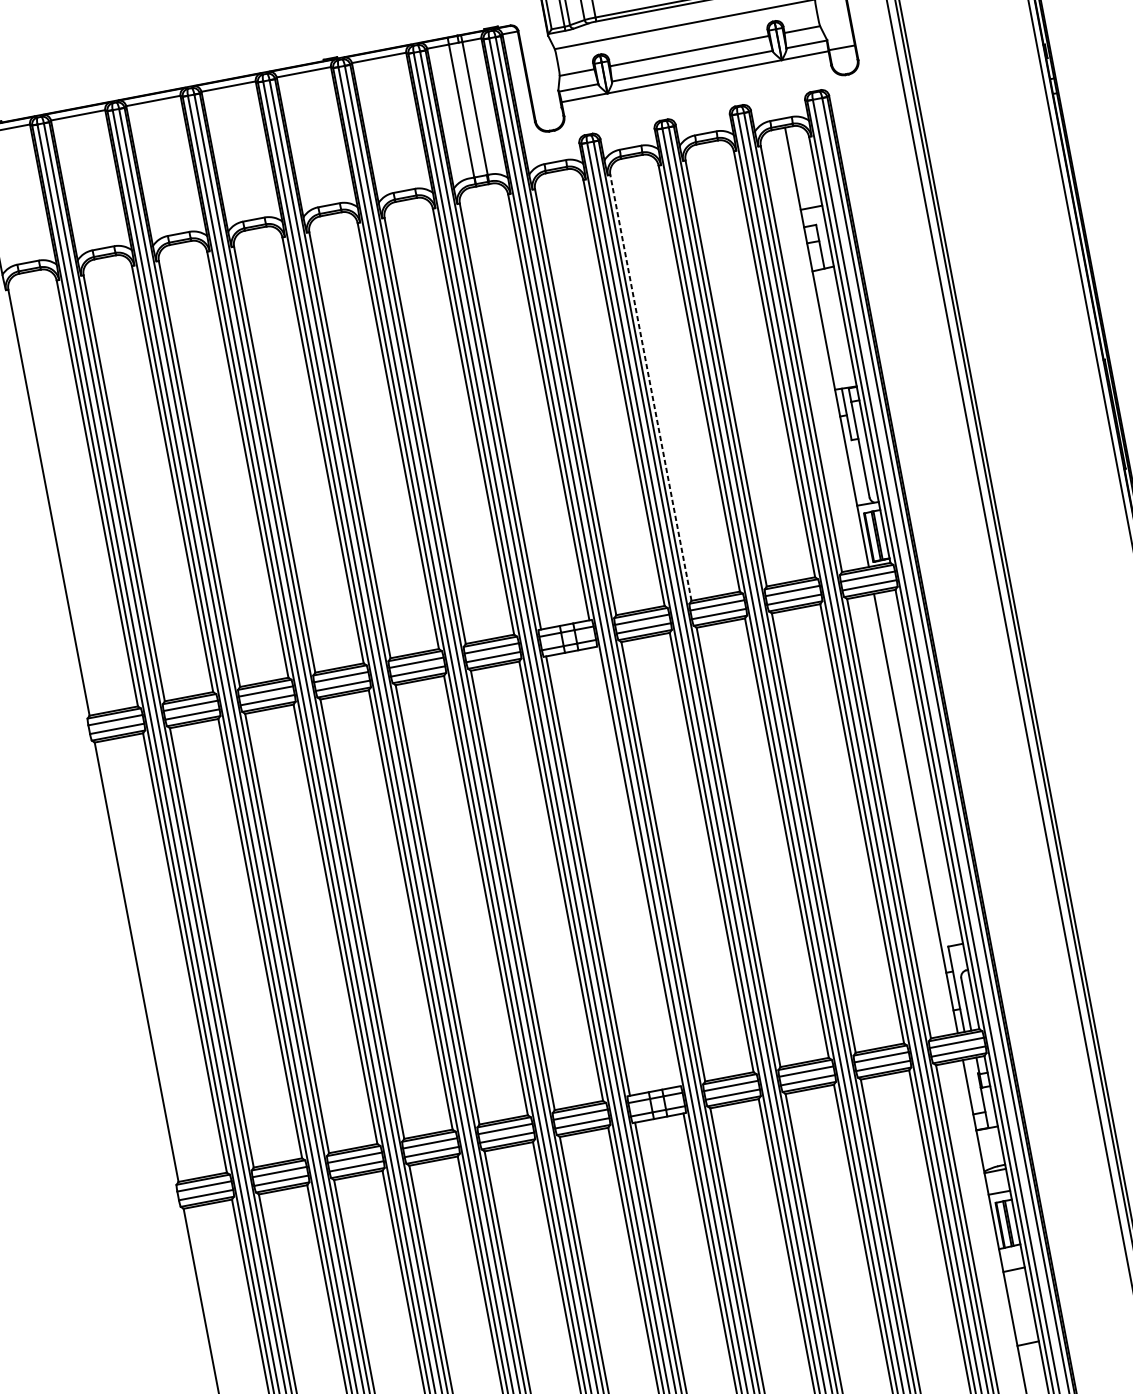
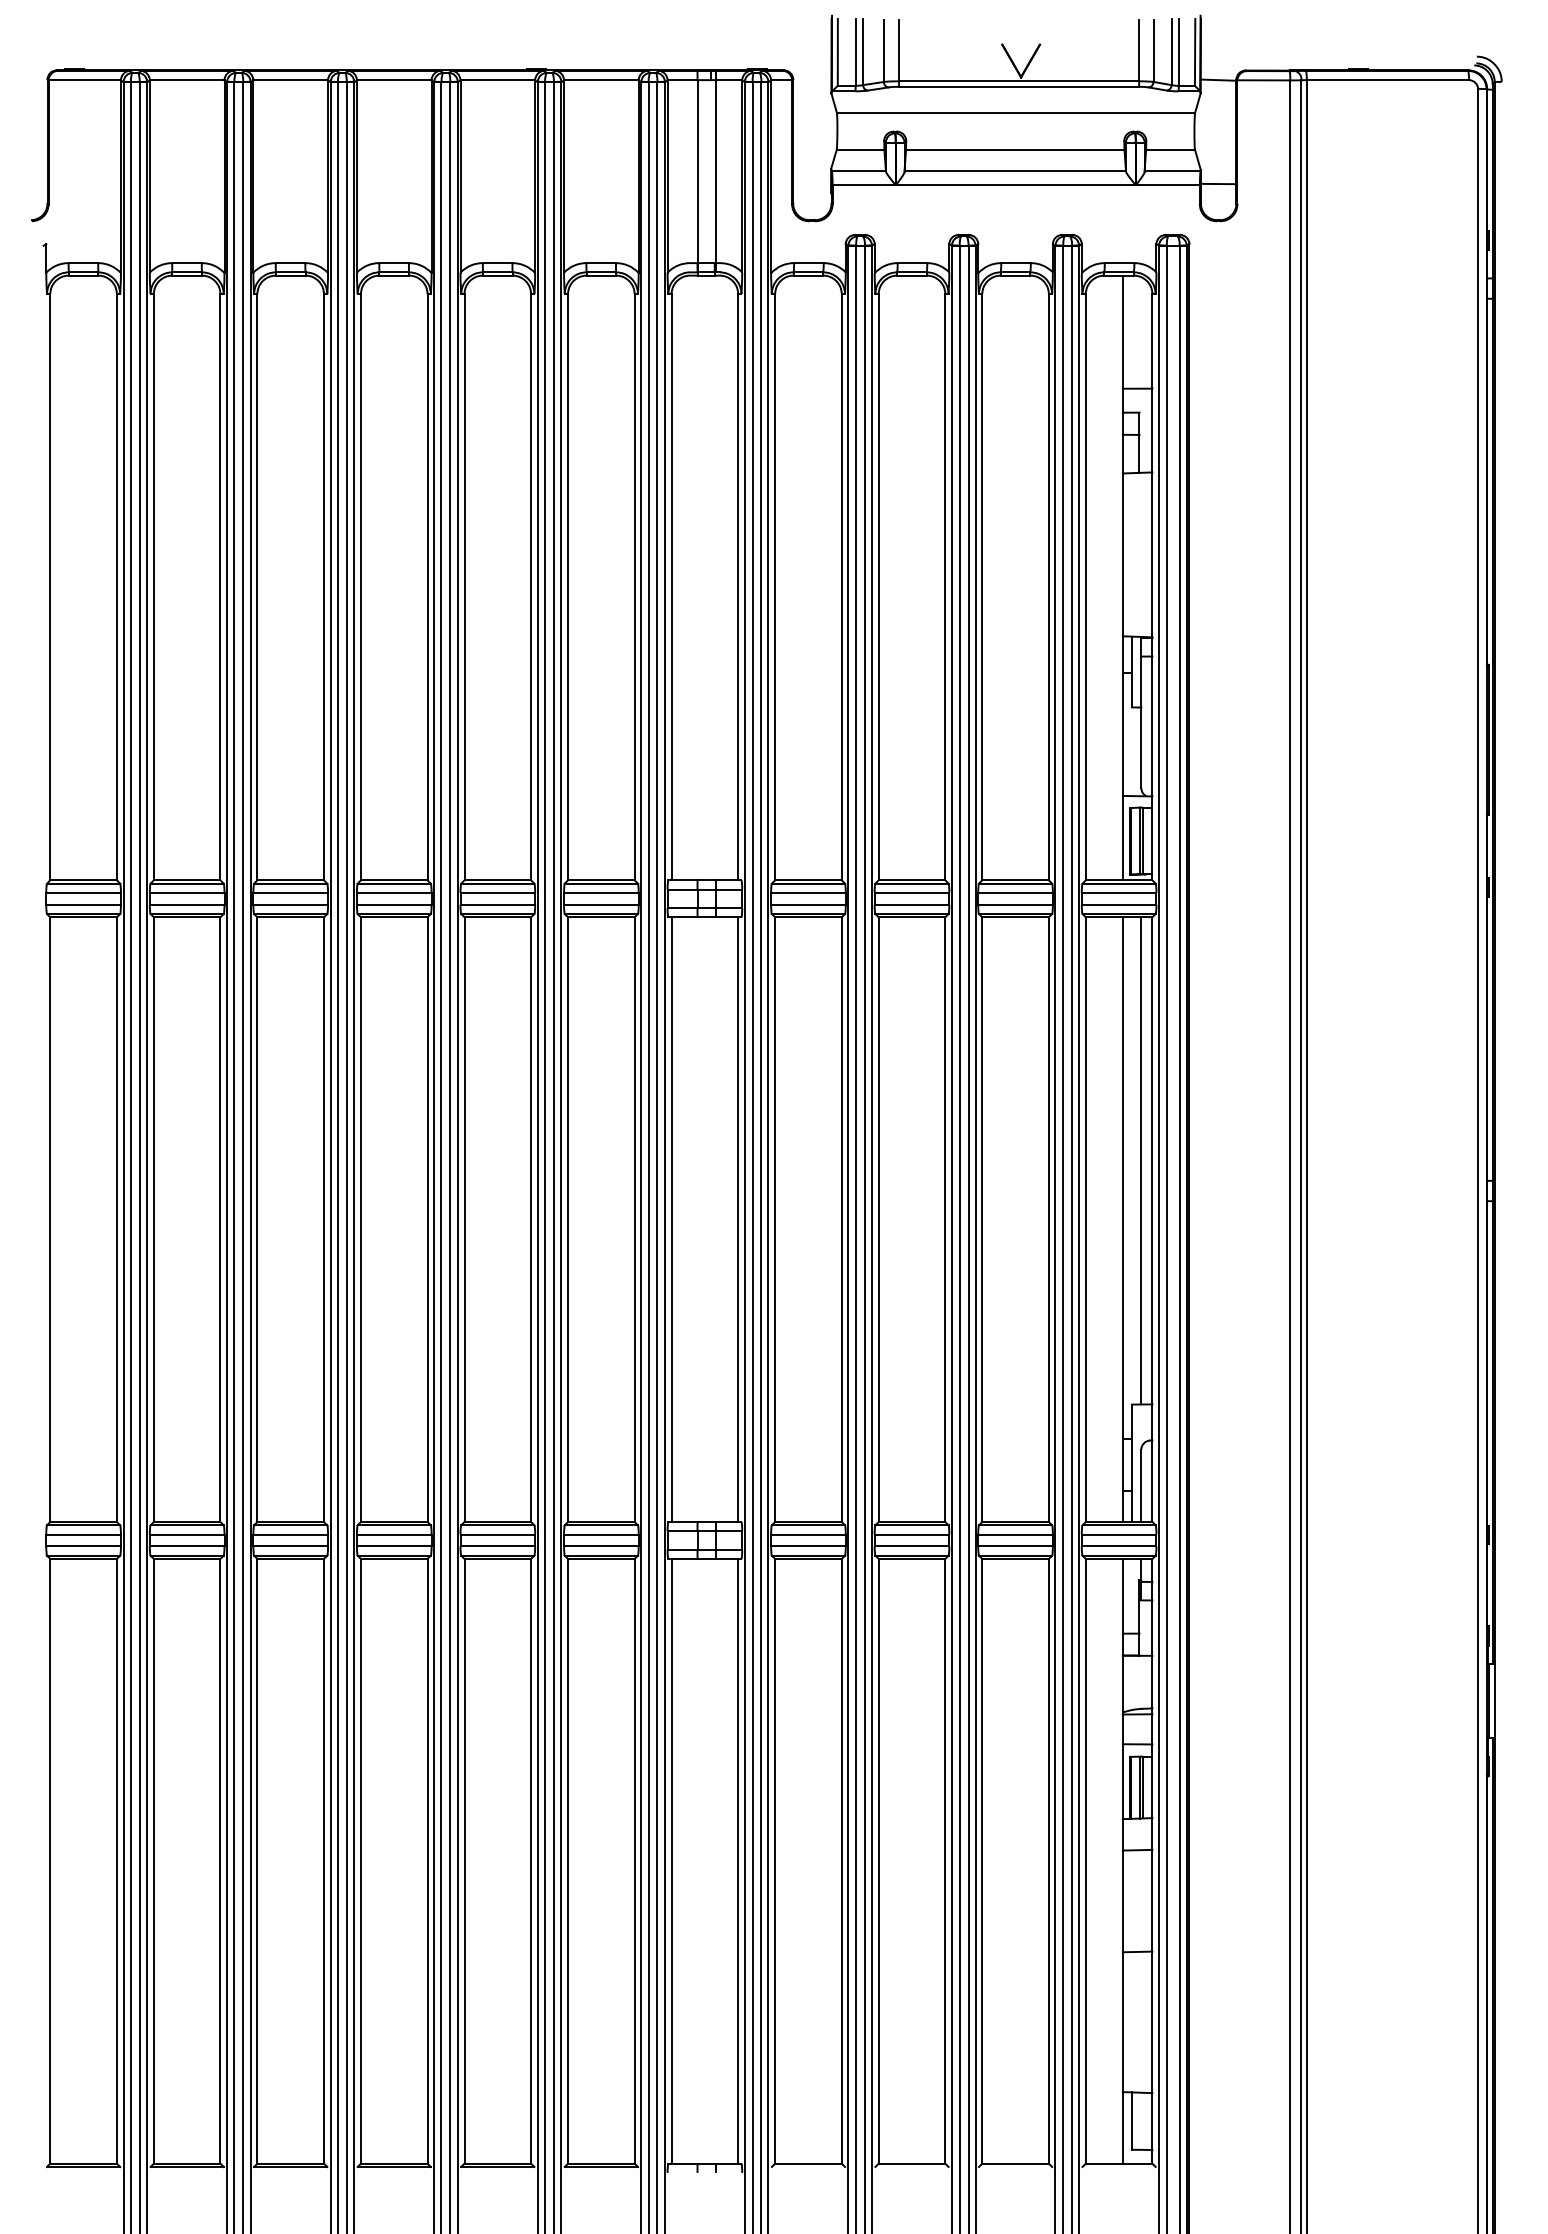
line: (650, 387) -> (878, 586), dashed -> solid
line: (921, 768) -> (1141, 1160), added
line: (636, 866) -> (738, 1219), added

